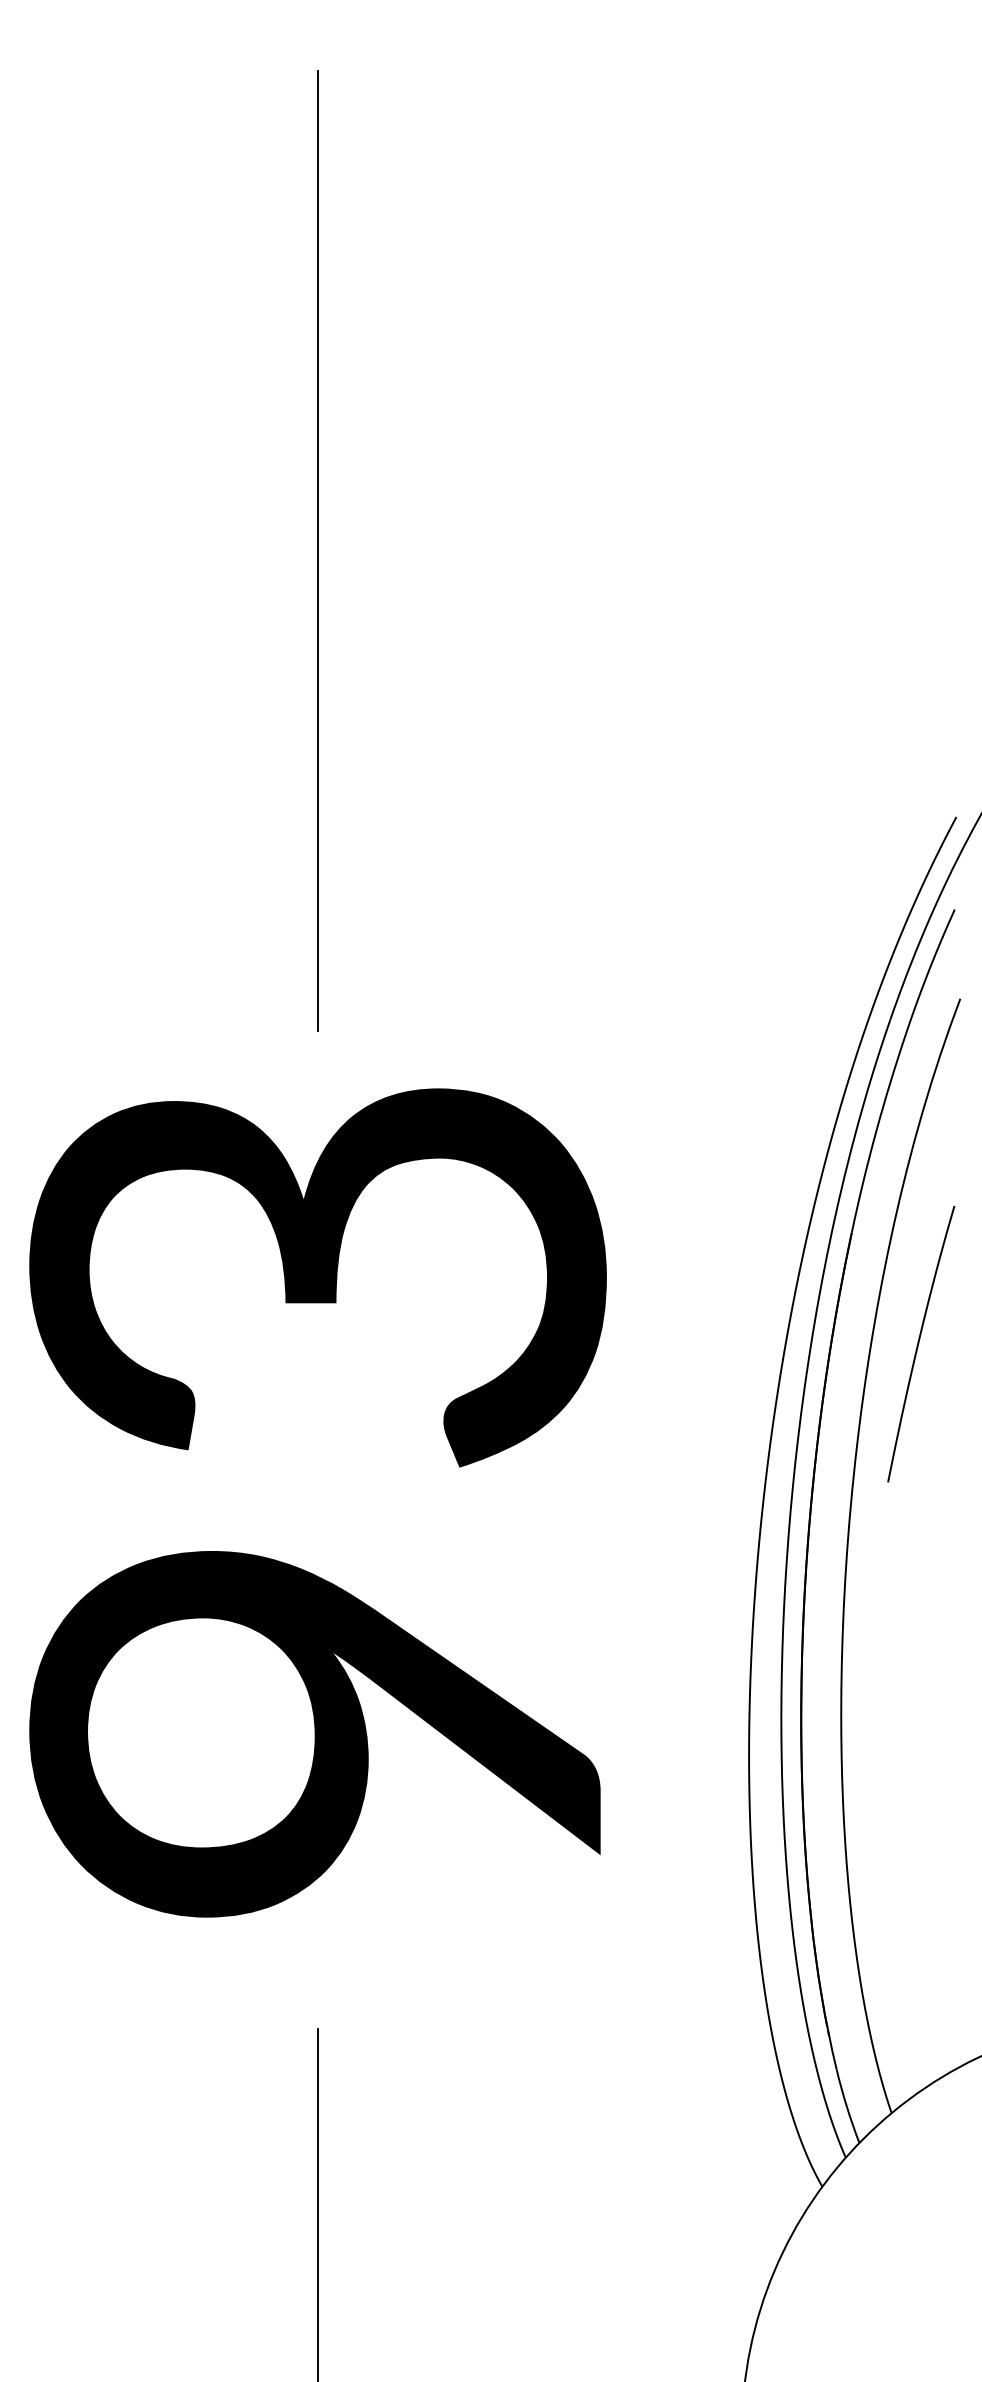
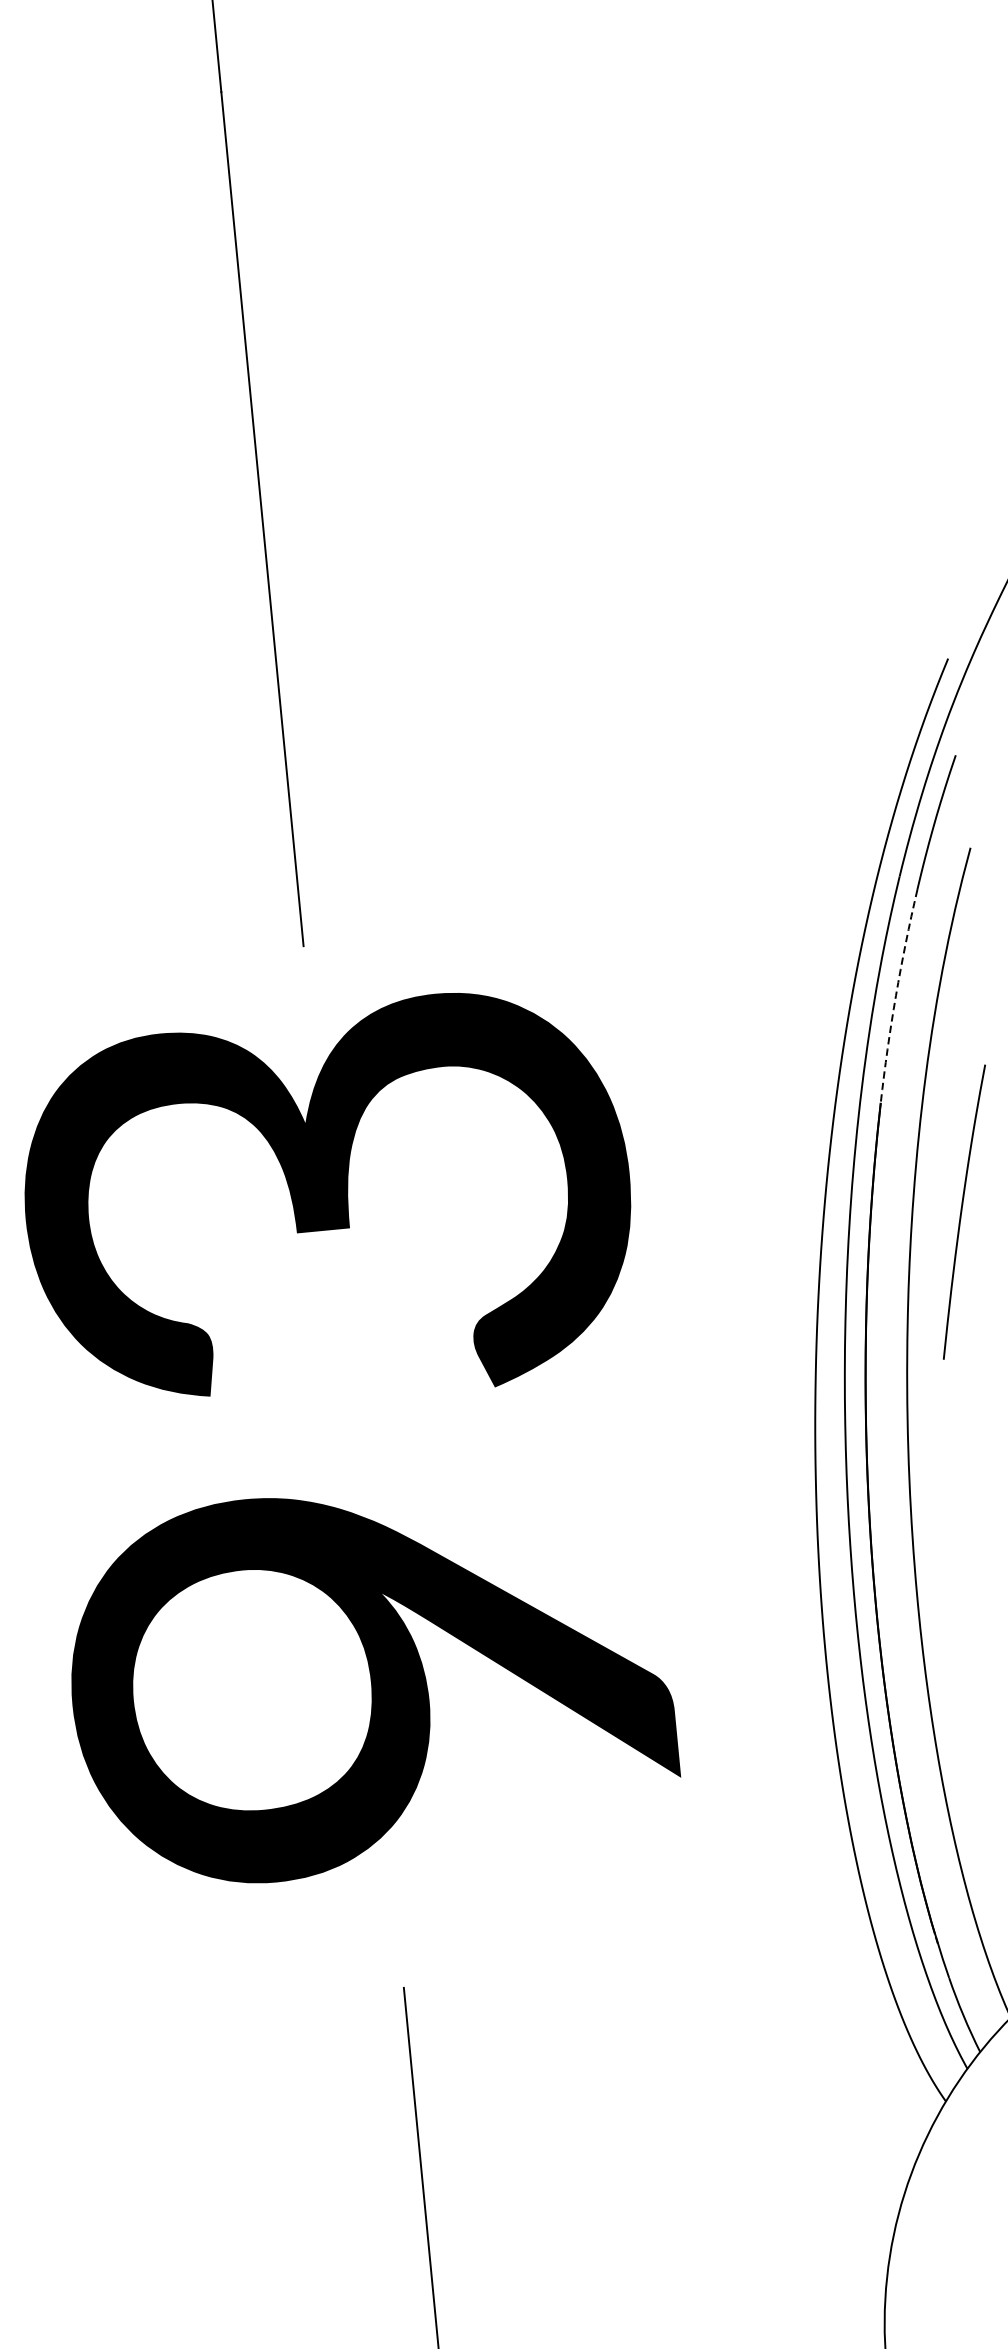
arc: (876, 1132) -> (896, 995), solid -> dashed

